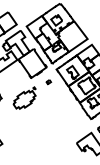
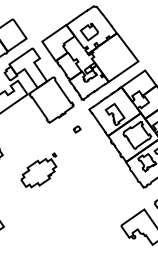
part: (24, 97) -> (38, 169), moved

